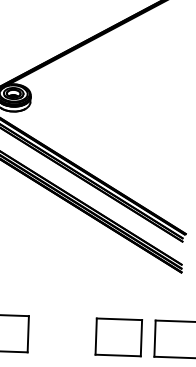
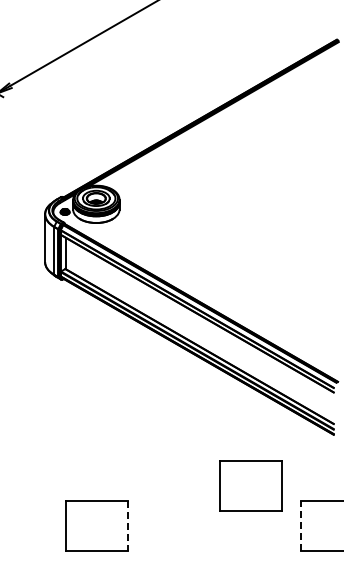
line: (28, 334) -> (127, 526), solid -> dashed
part: (118, 336) -> (250, 485), moved
line: (154, 338) -> (300, 526), solid -> dashed

